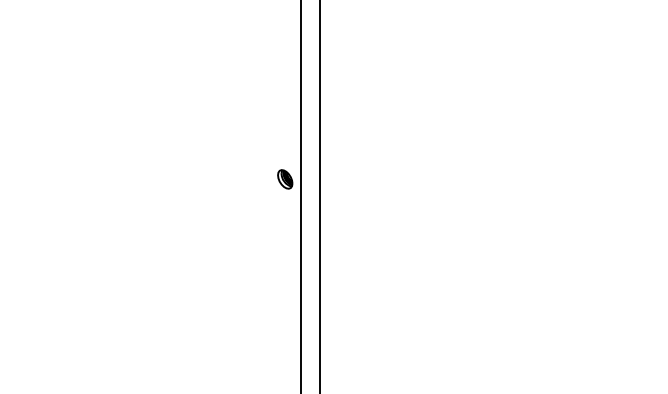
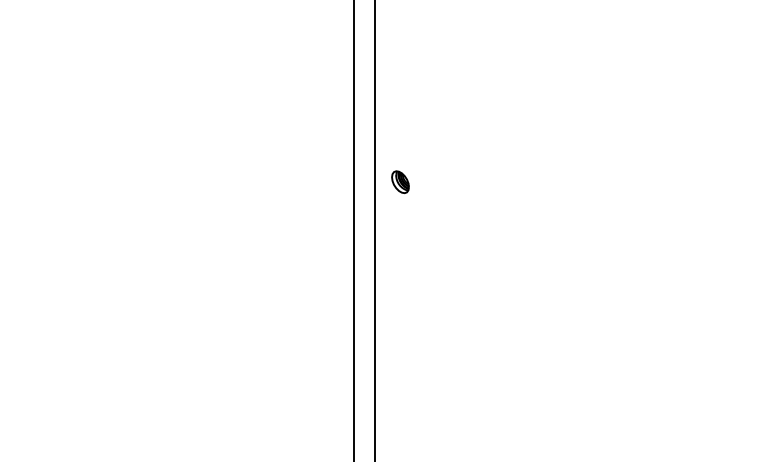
part: (285, 179) -> (400, 182), moved

